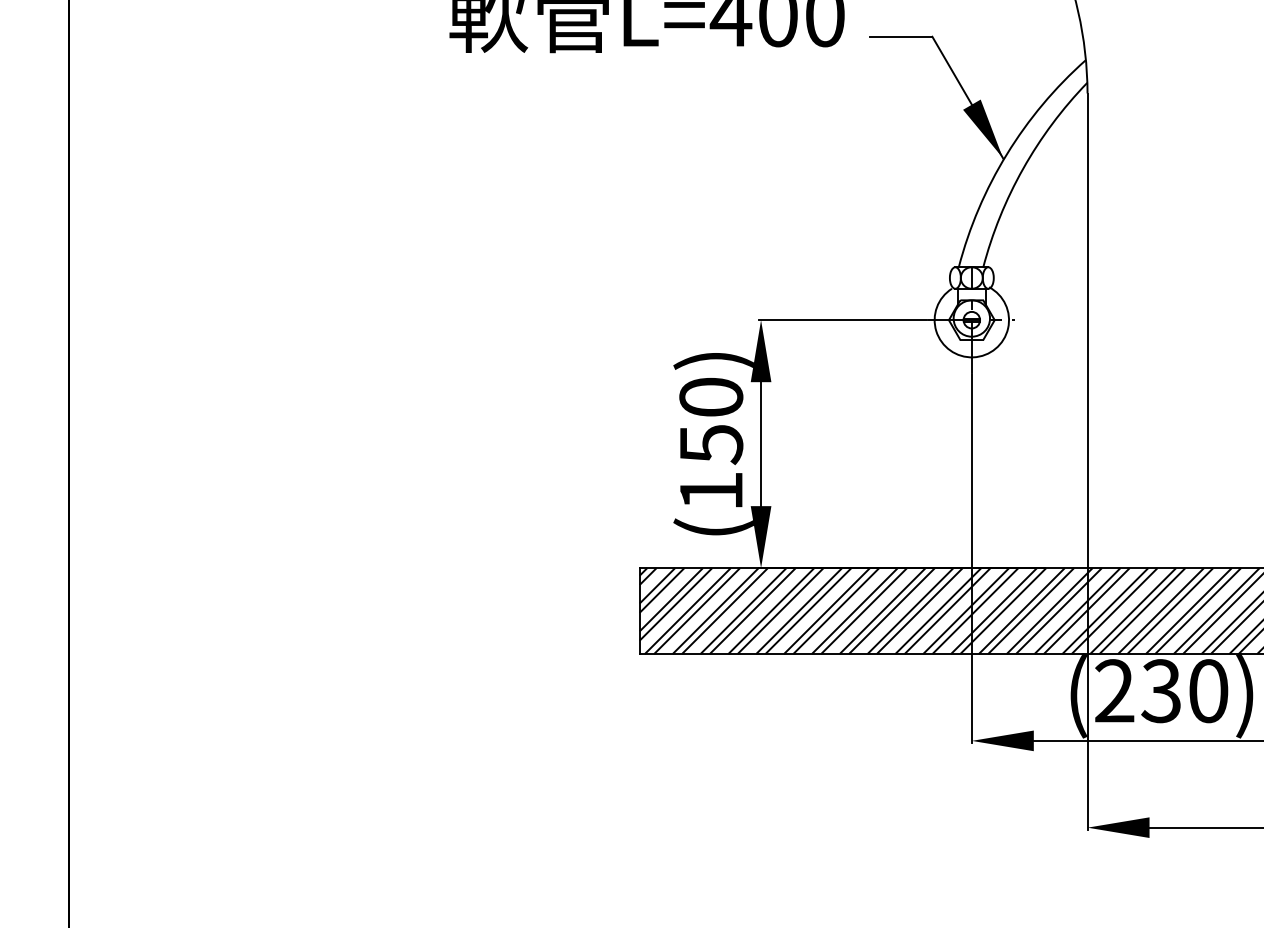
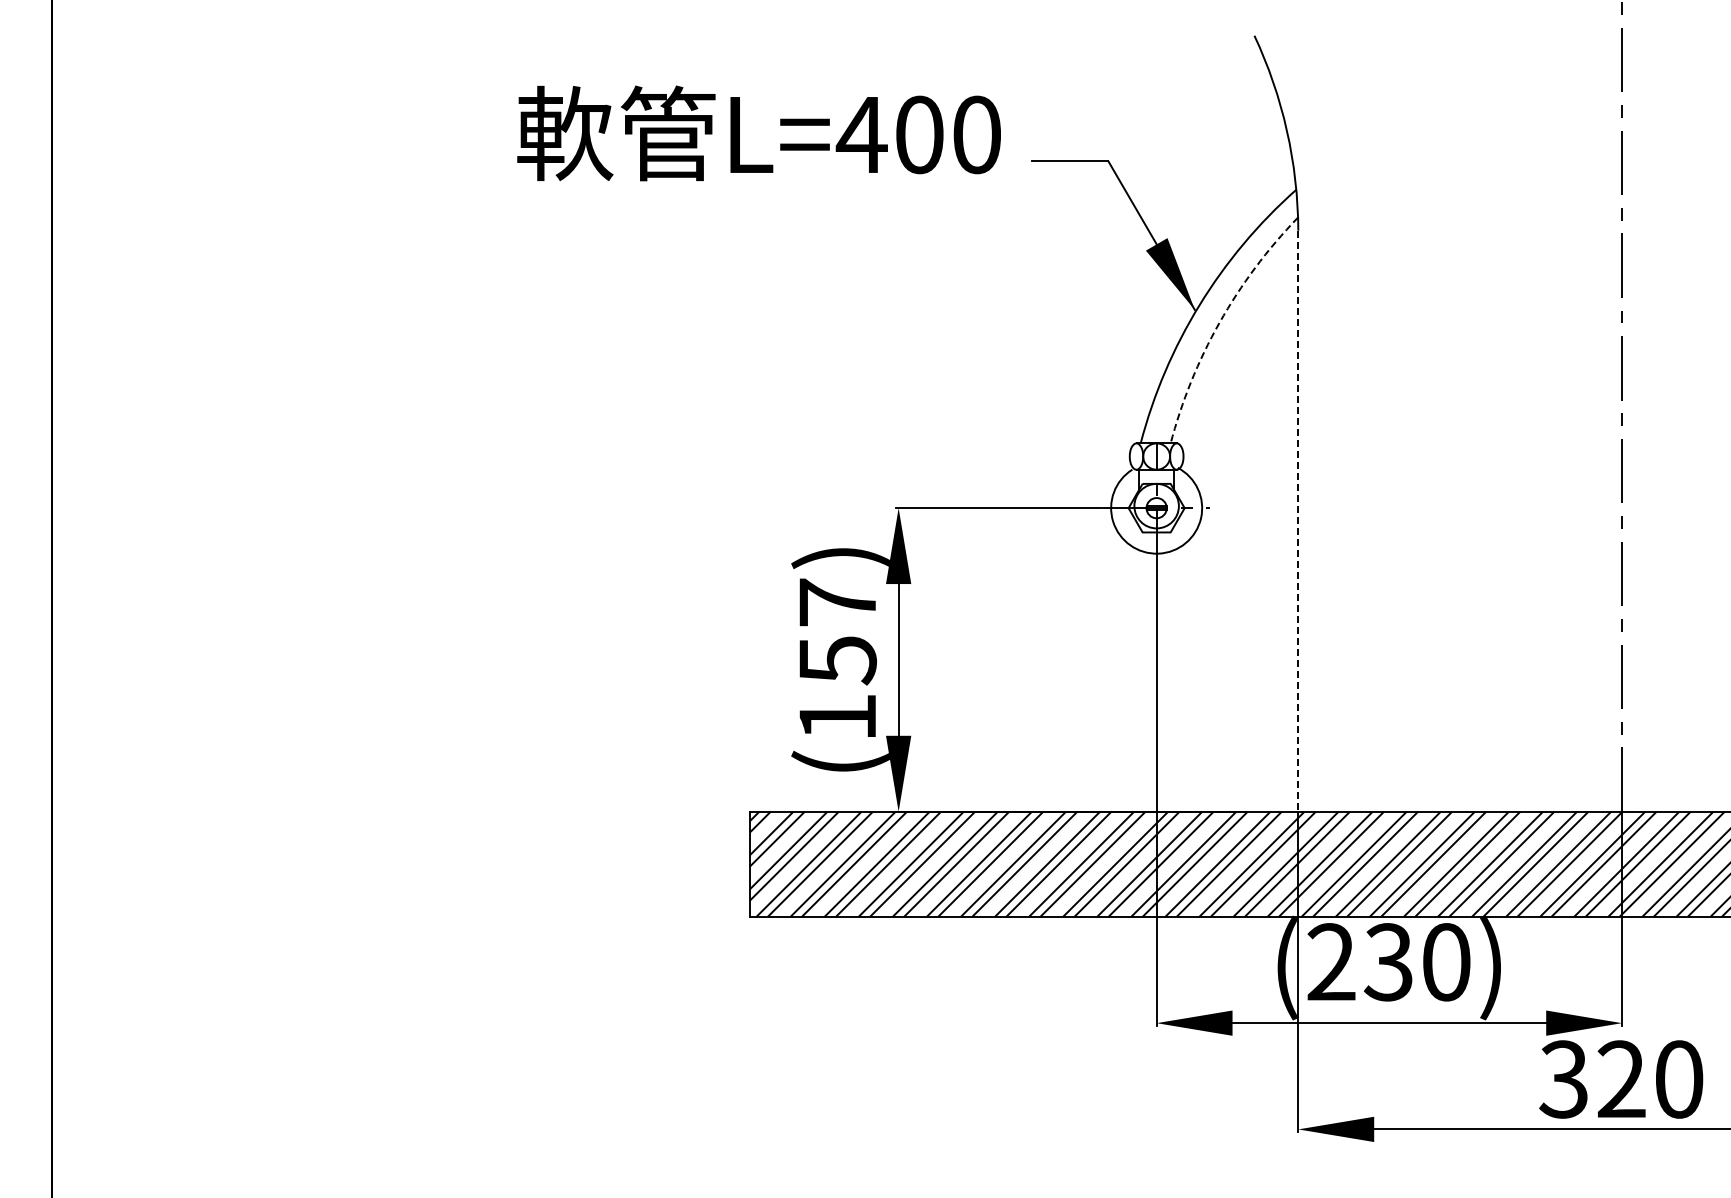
arc: (1023, 168) -> (1219, 322), solid -> dashed
line: (1087, 331) -> (1298, 521), solid -> dashed
text: (711, 397) -> (837, 602), (150) -> (157)

